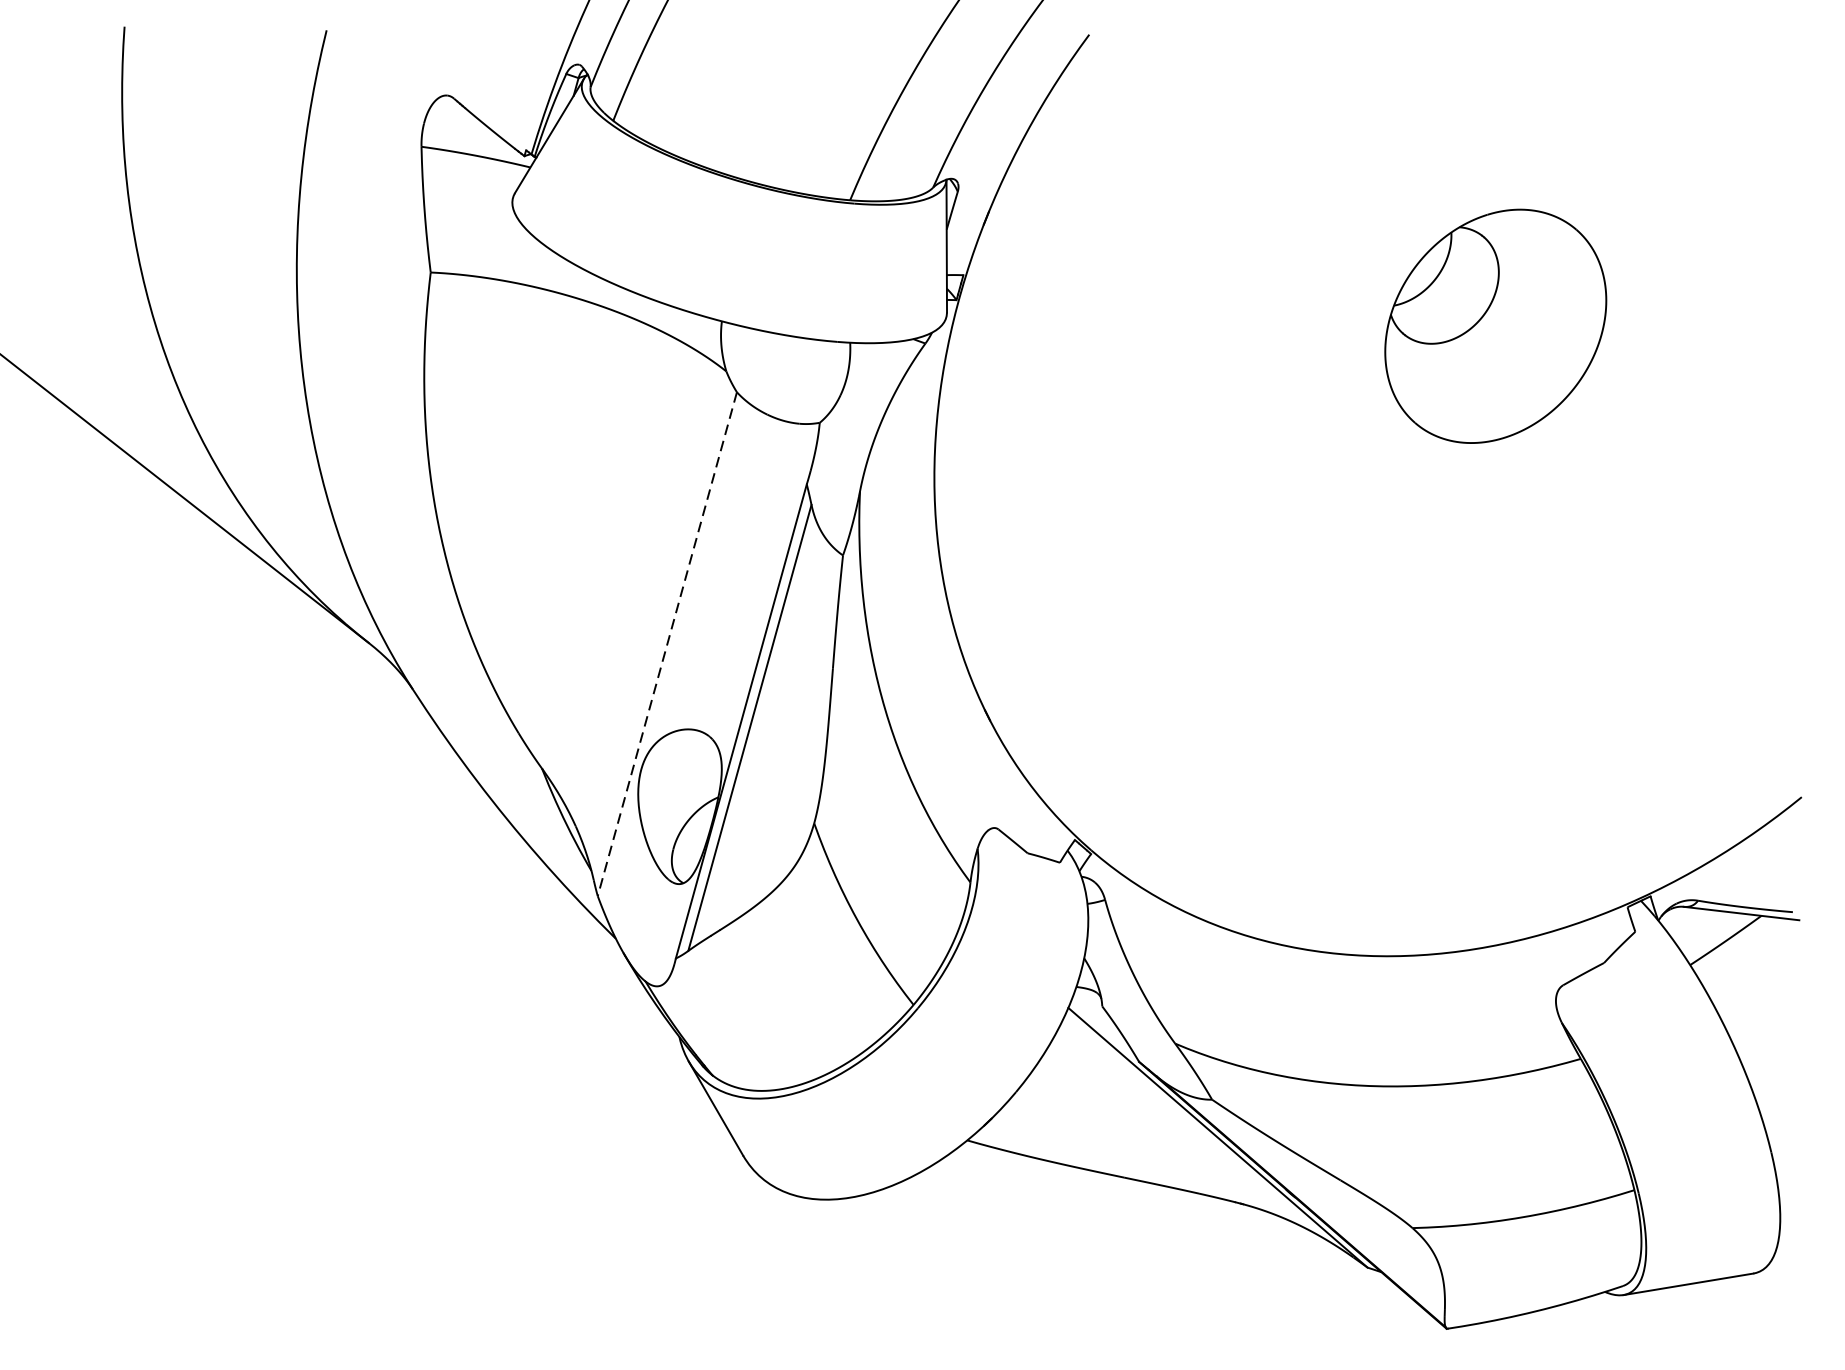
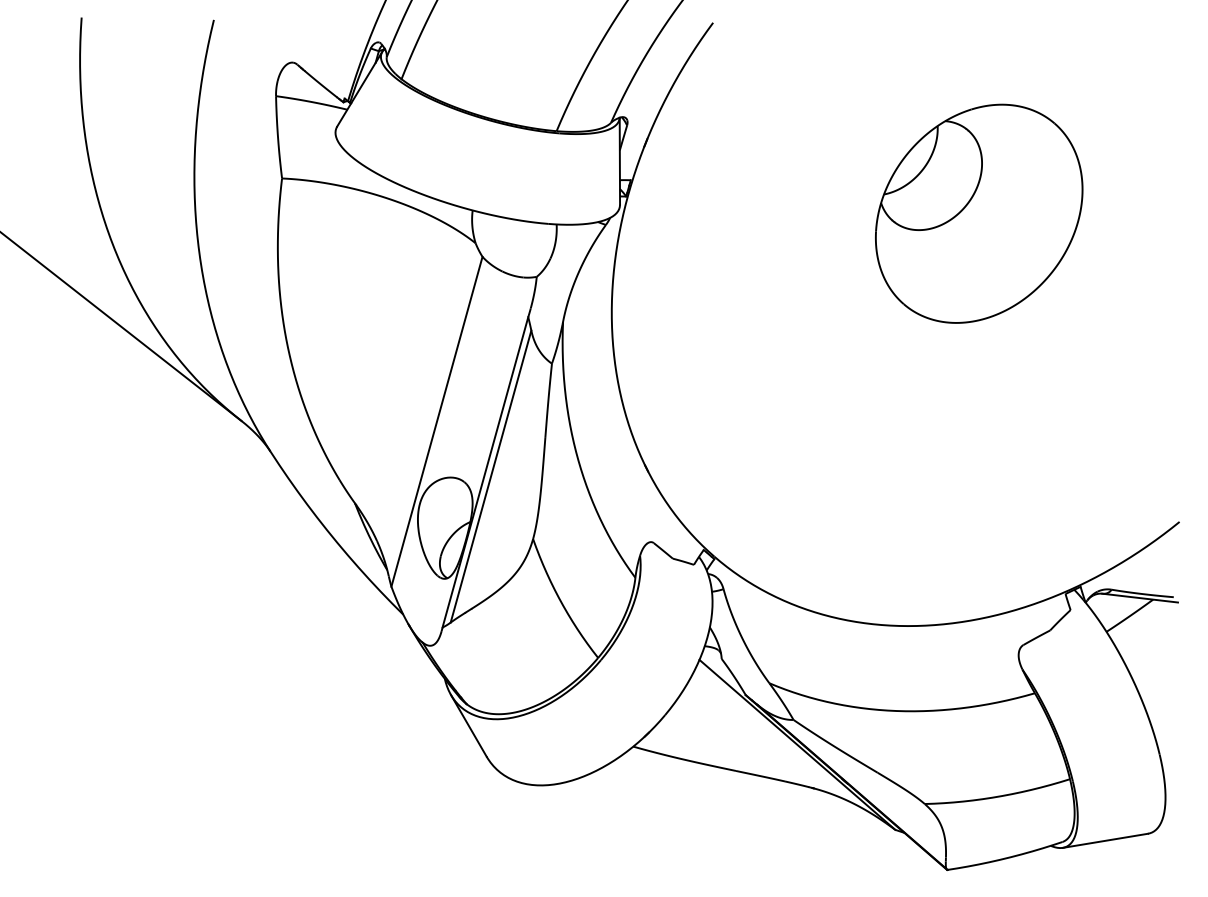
part: (1496, 326) -> (979, 213), size x1.43
line: (666, 645) -> (436, 422), dashed -> solid

